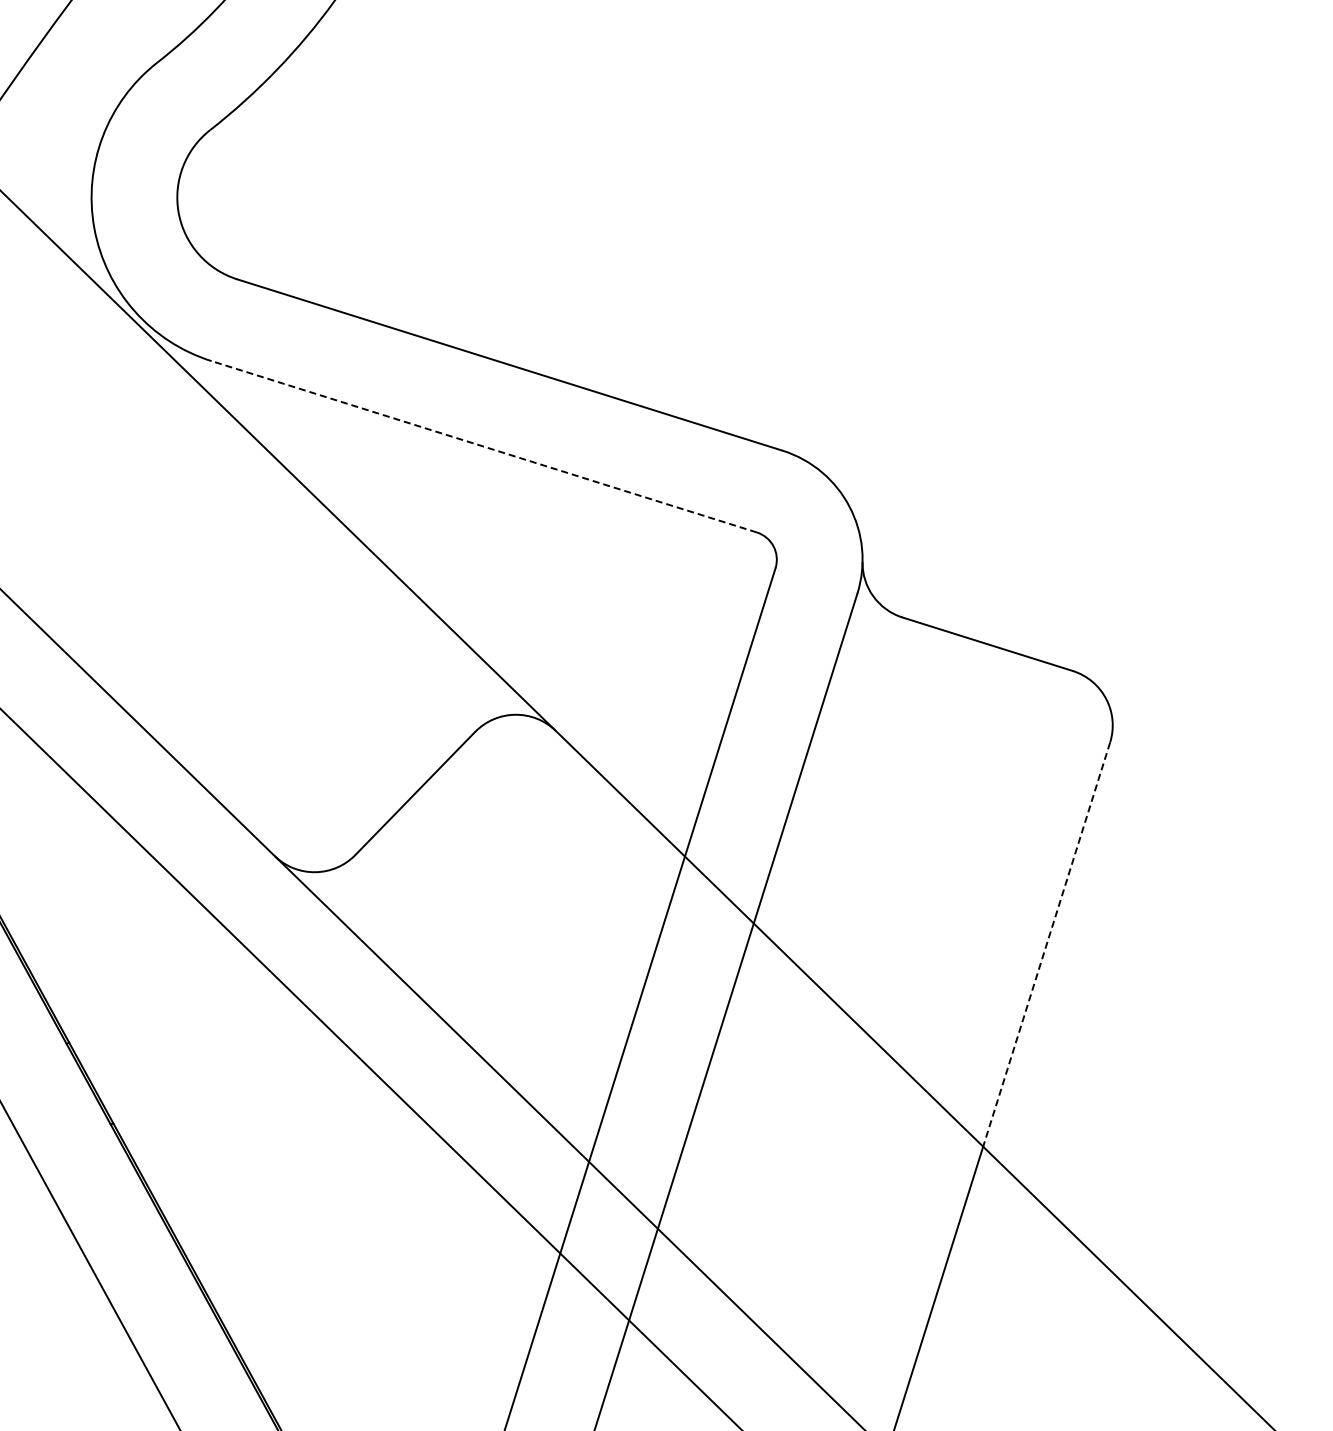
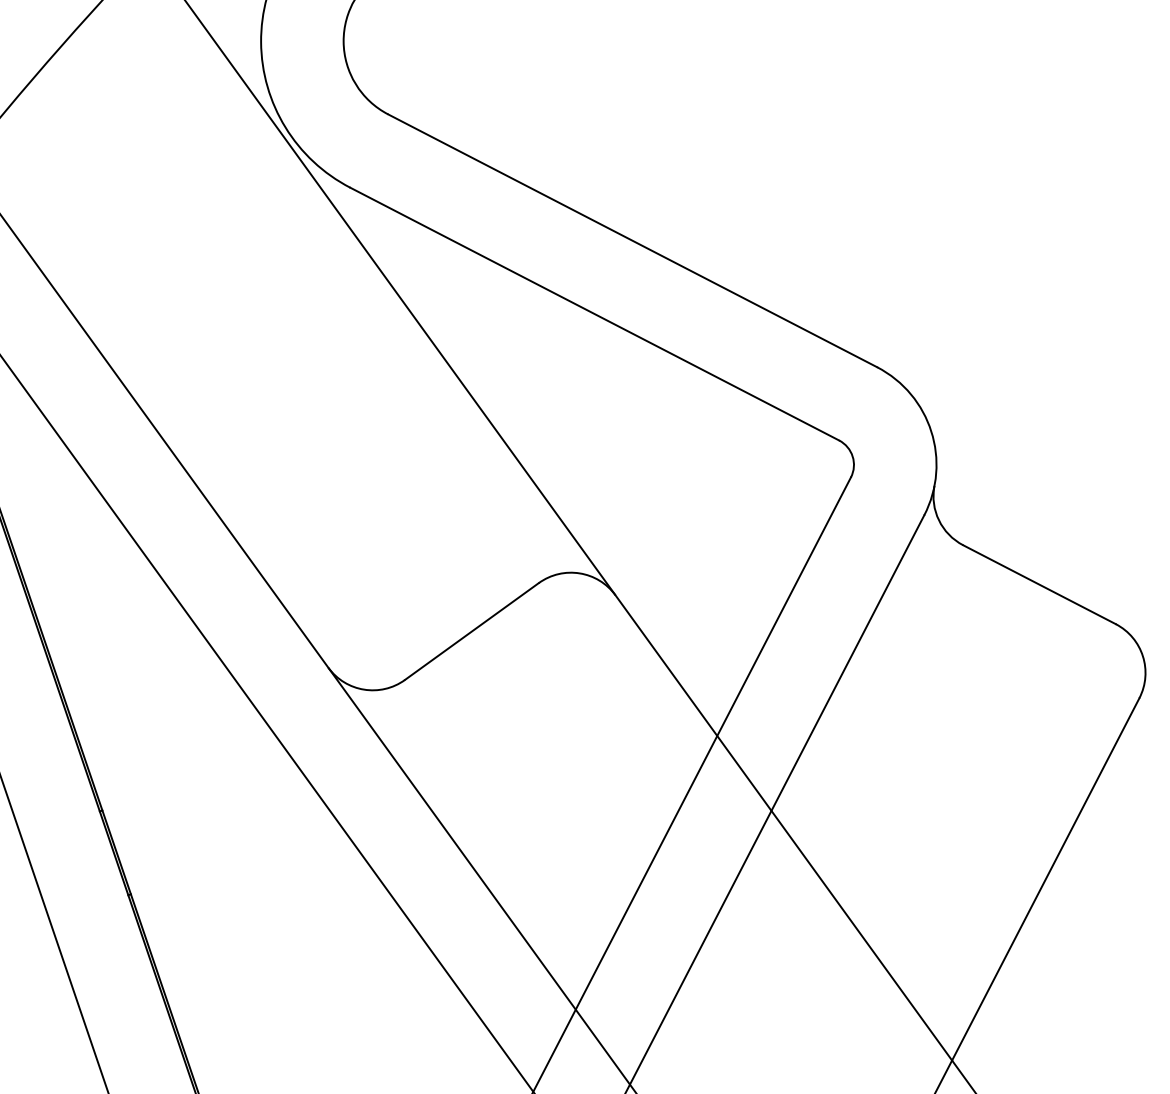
line: (484, 446) -> (595, 313), dashed -> solid
line: (1046, 944) -> (1045, 879), dashed -> solid

